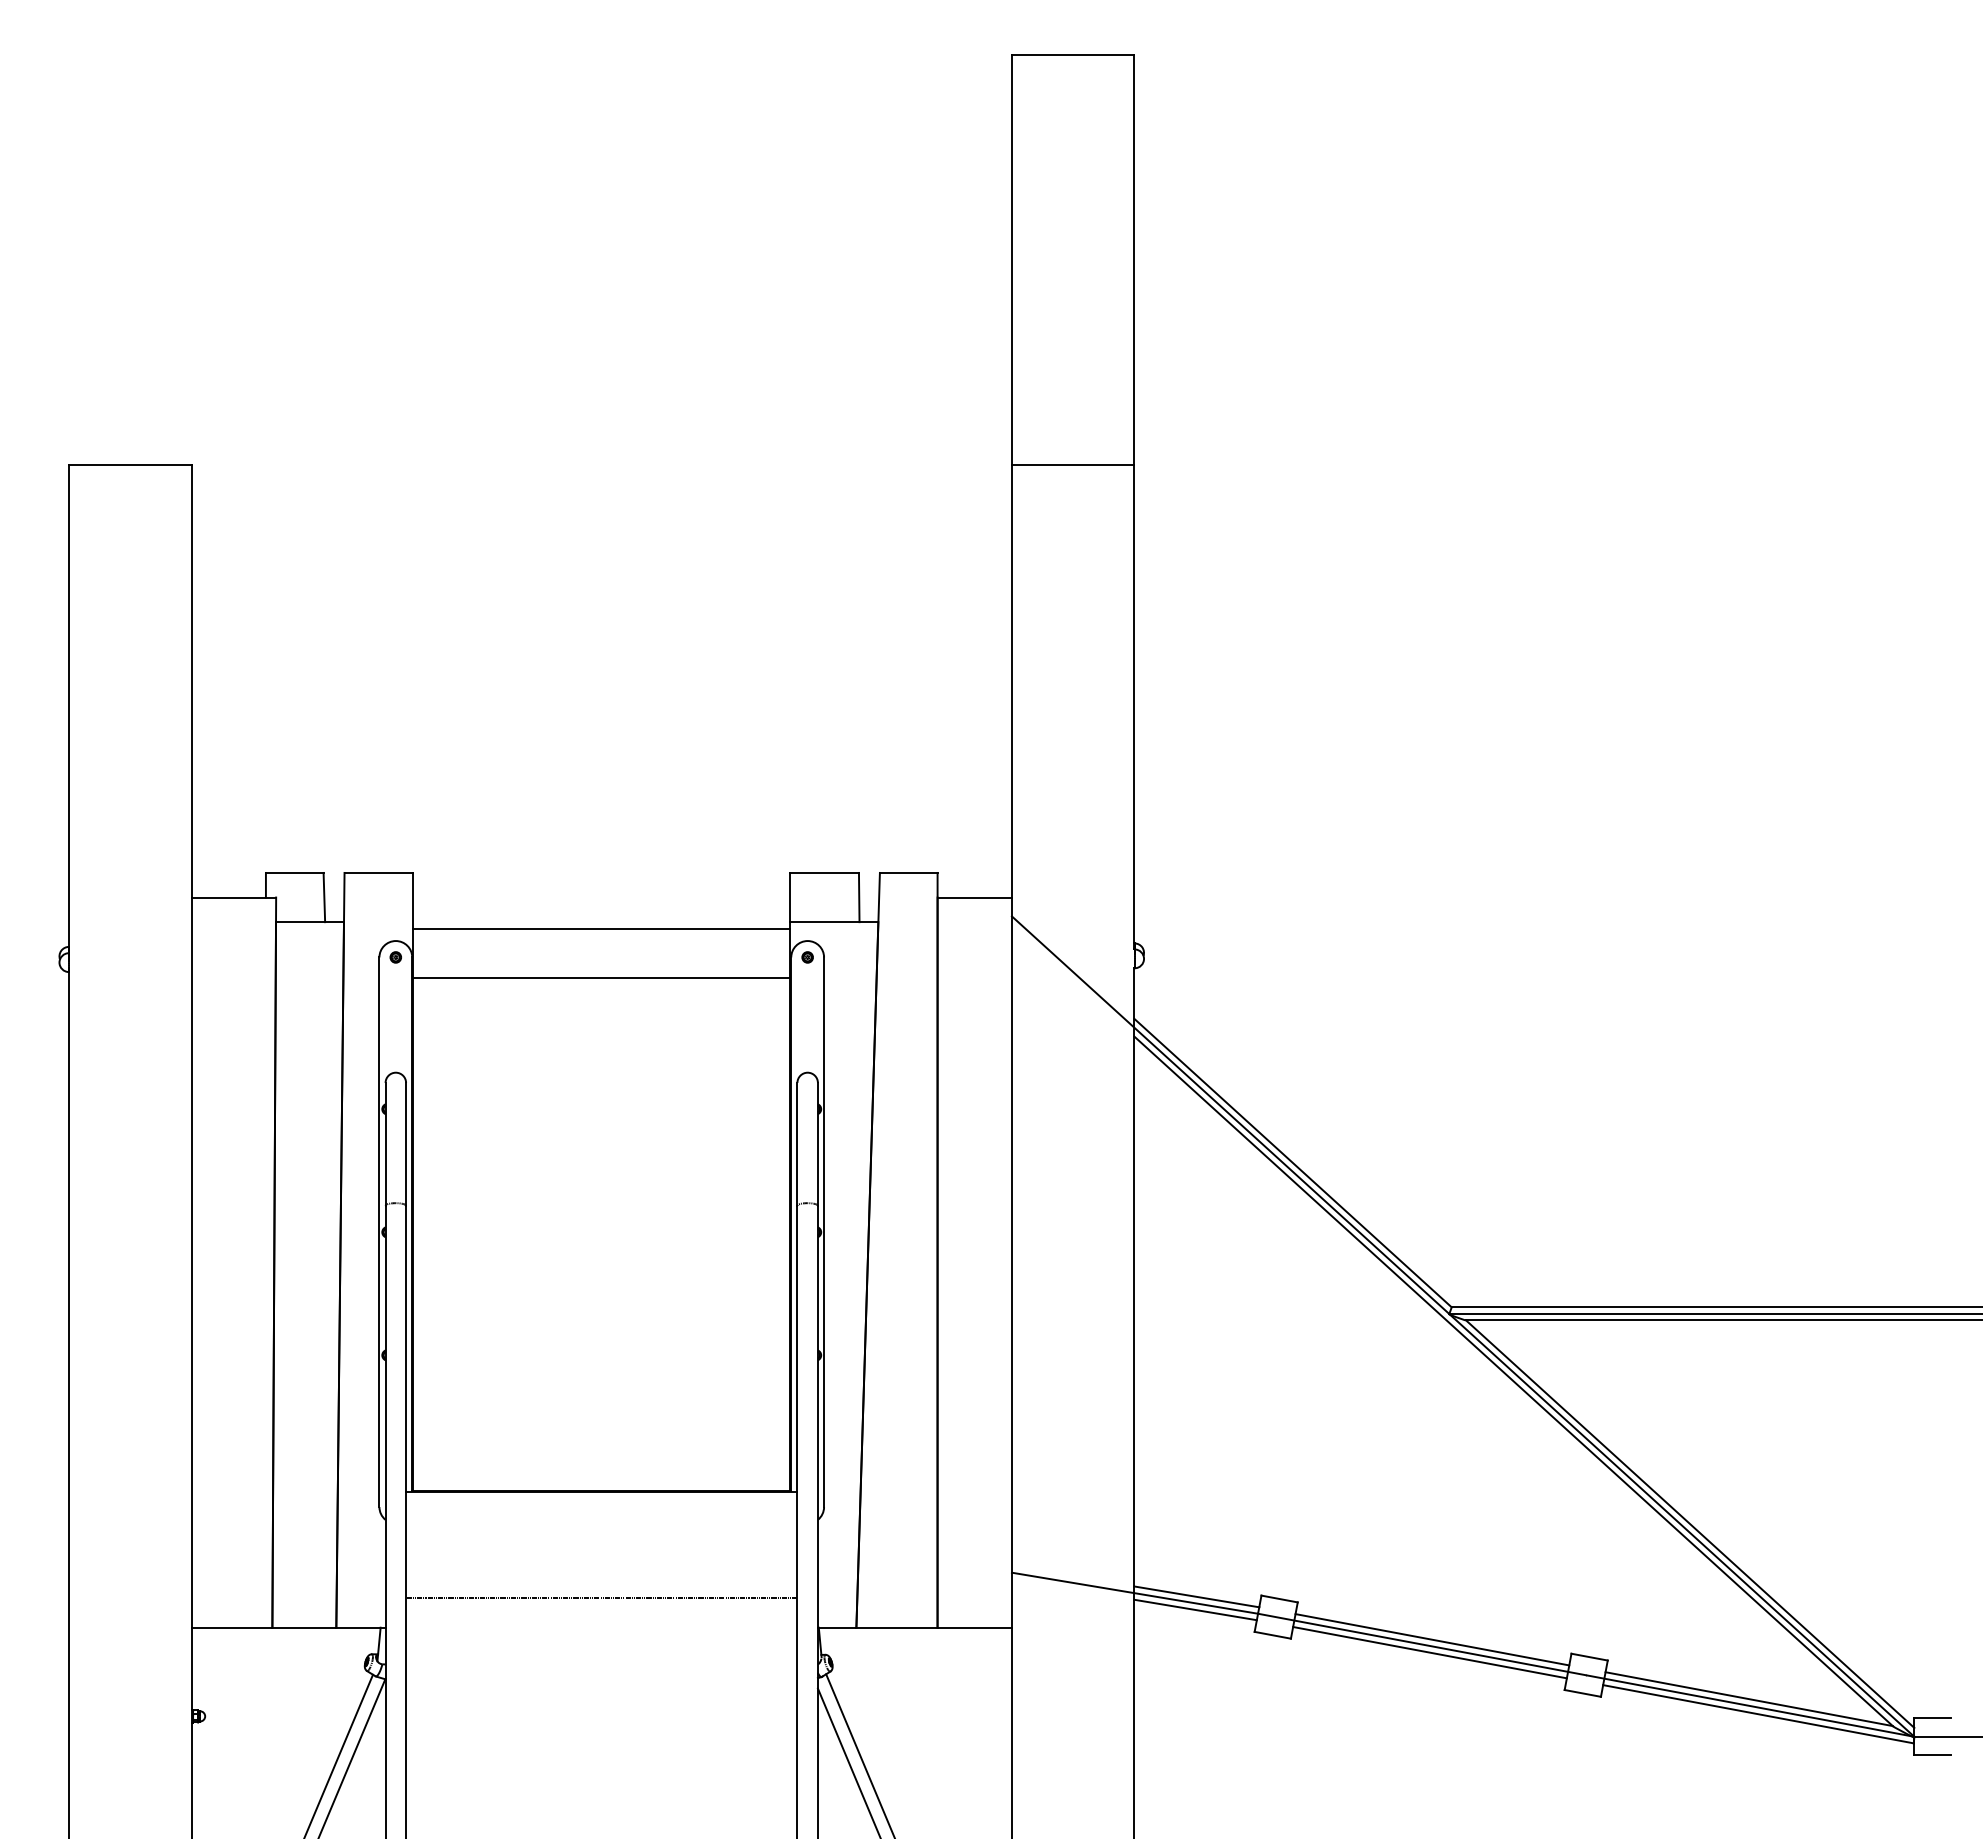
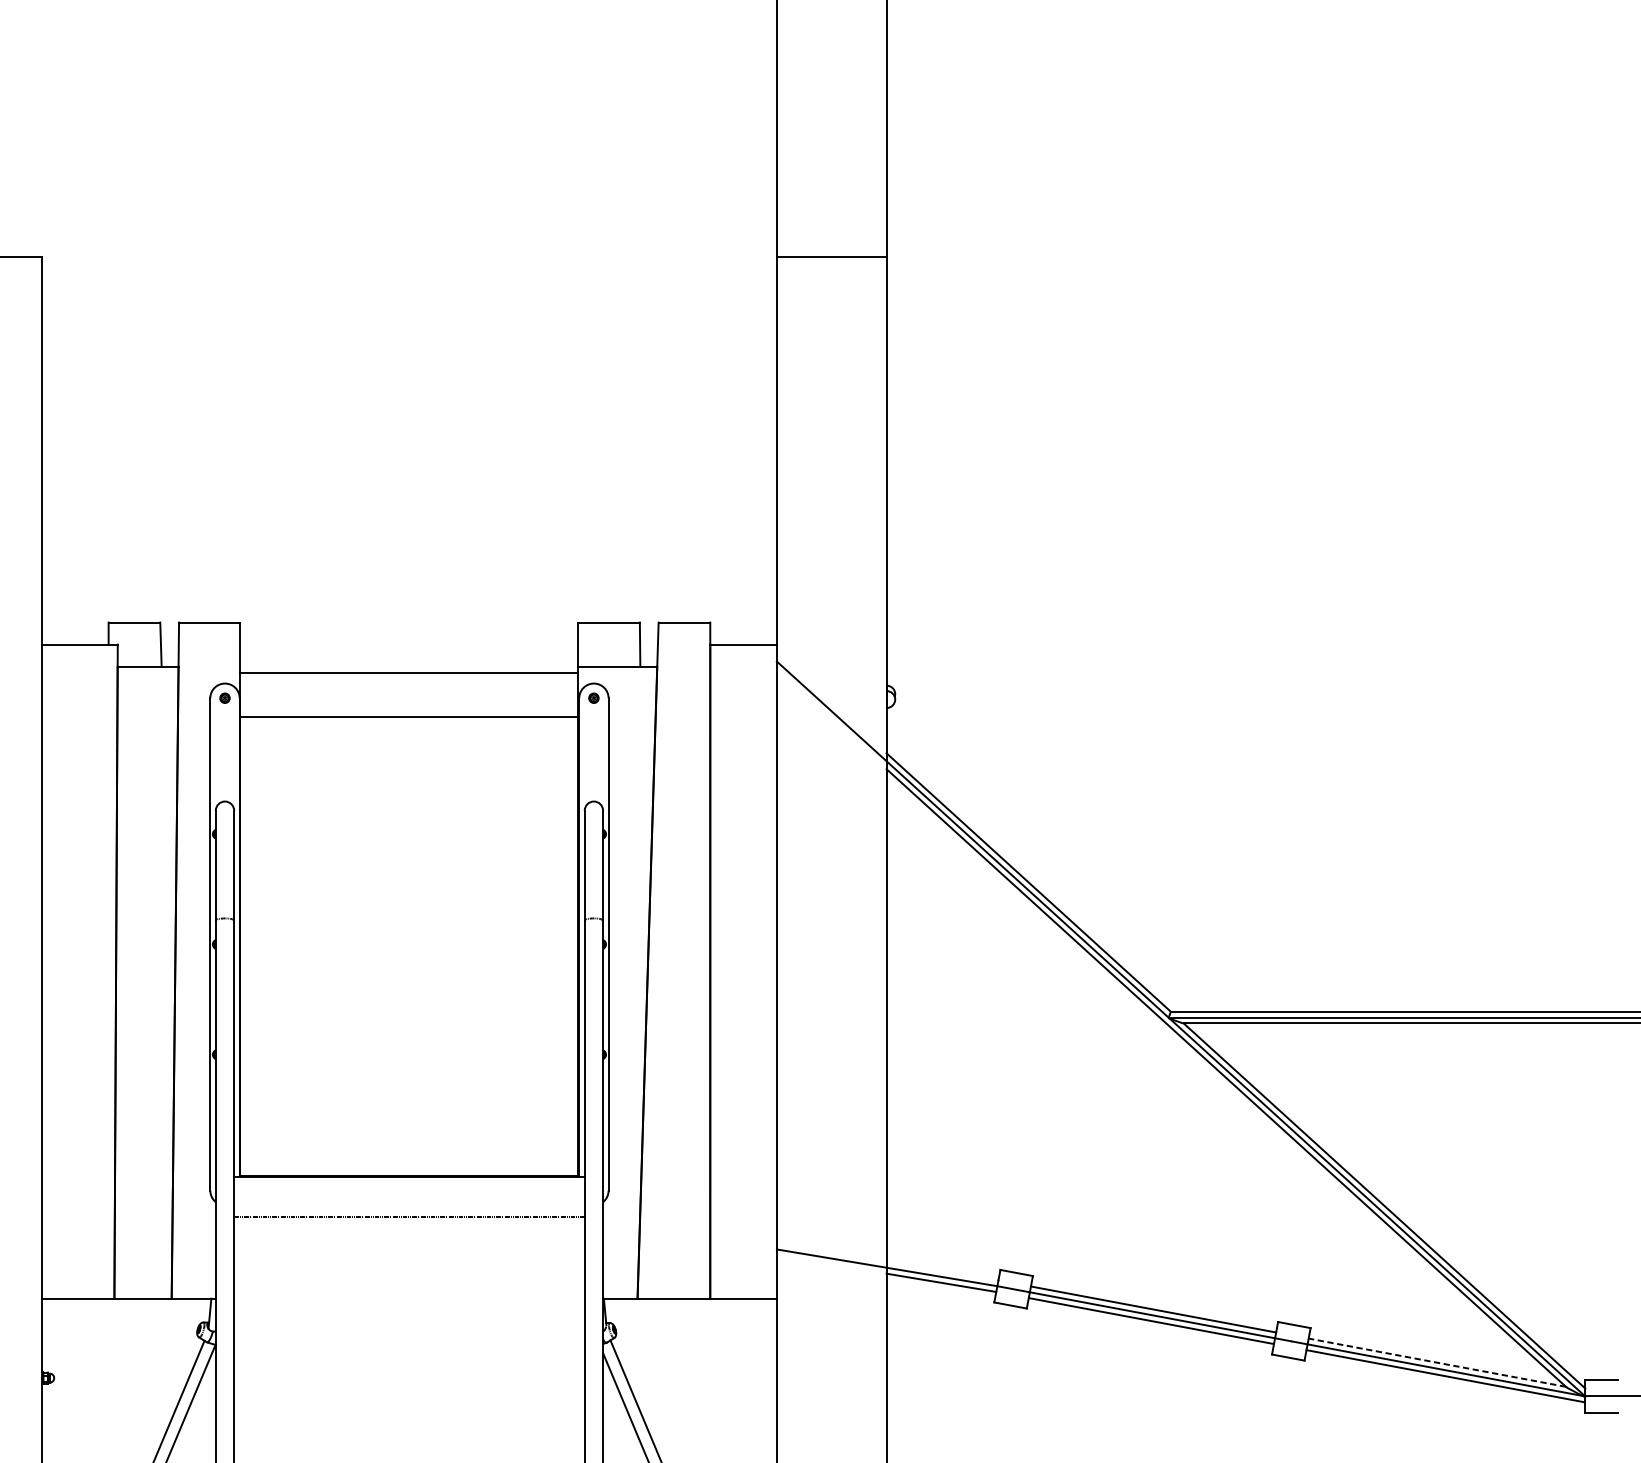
line: (1196, 1596) -> (942, 1270), removed
line: (601, 1597) -> (409, 1217), moved
line: (1748, 1699) -> (1436, 1363), solid -> dashed

